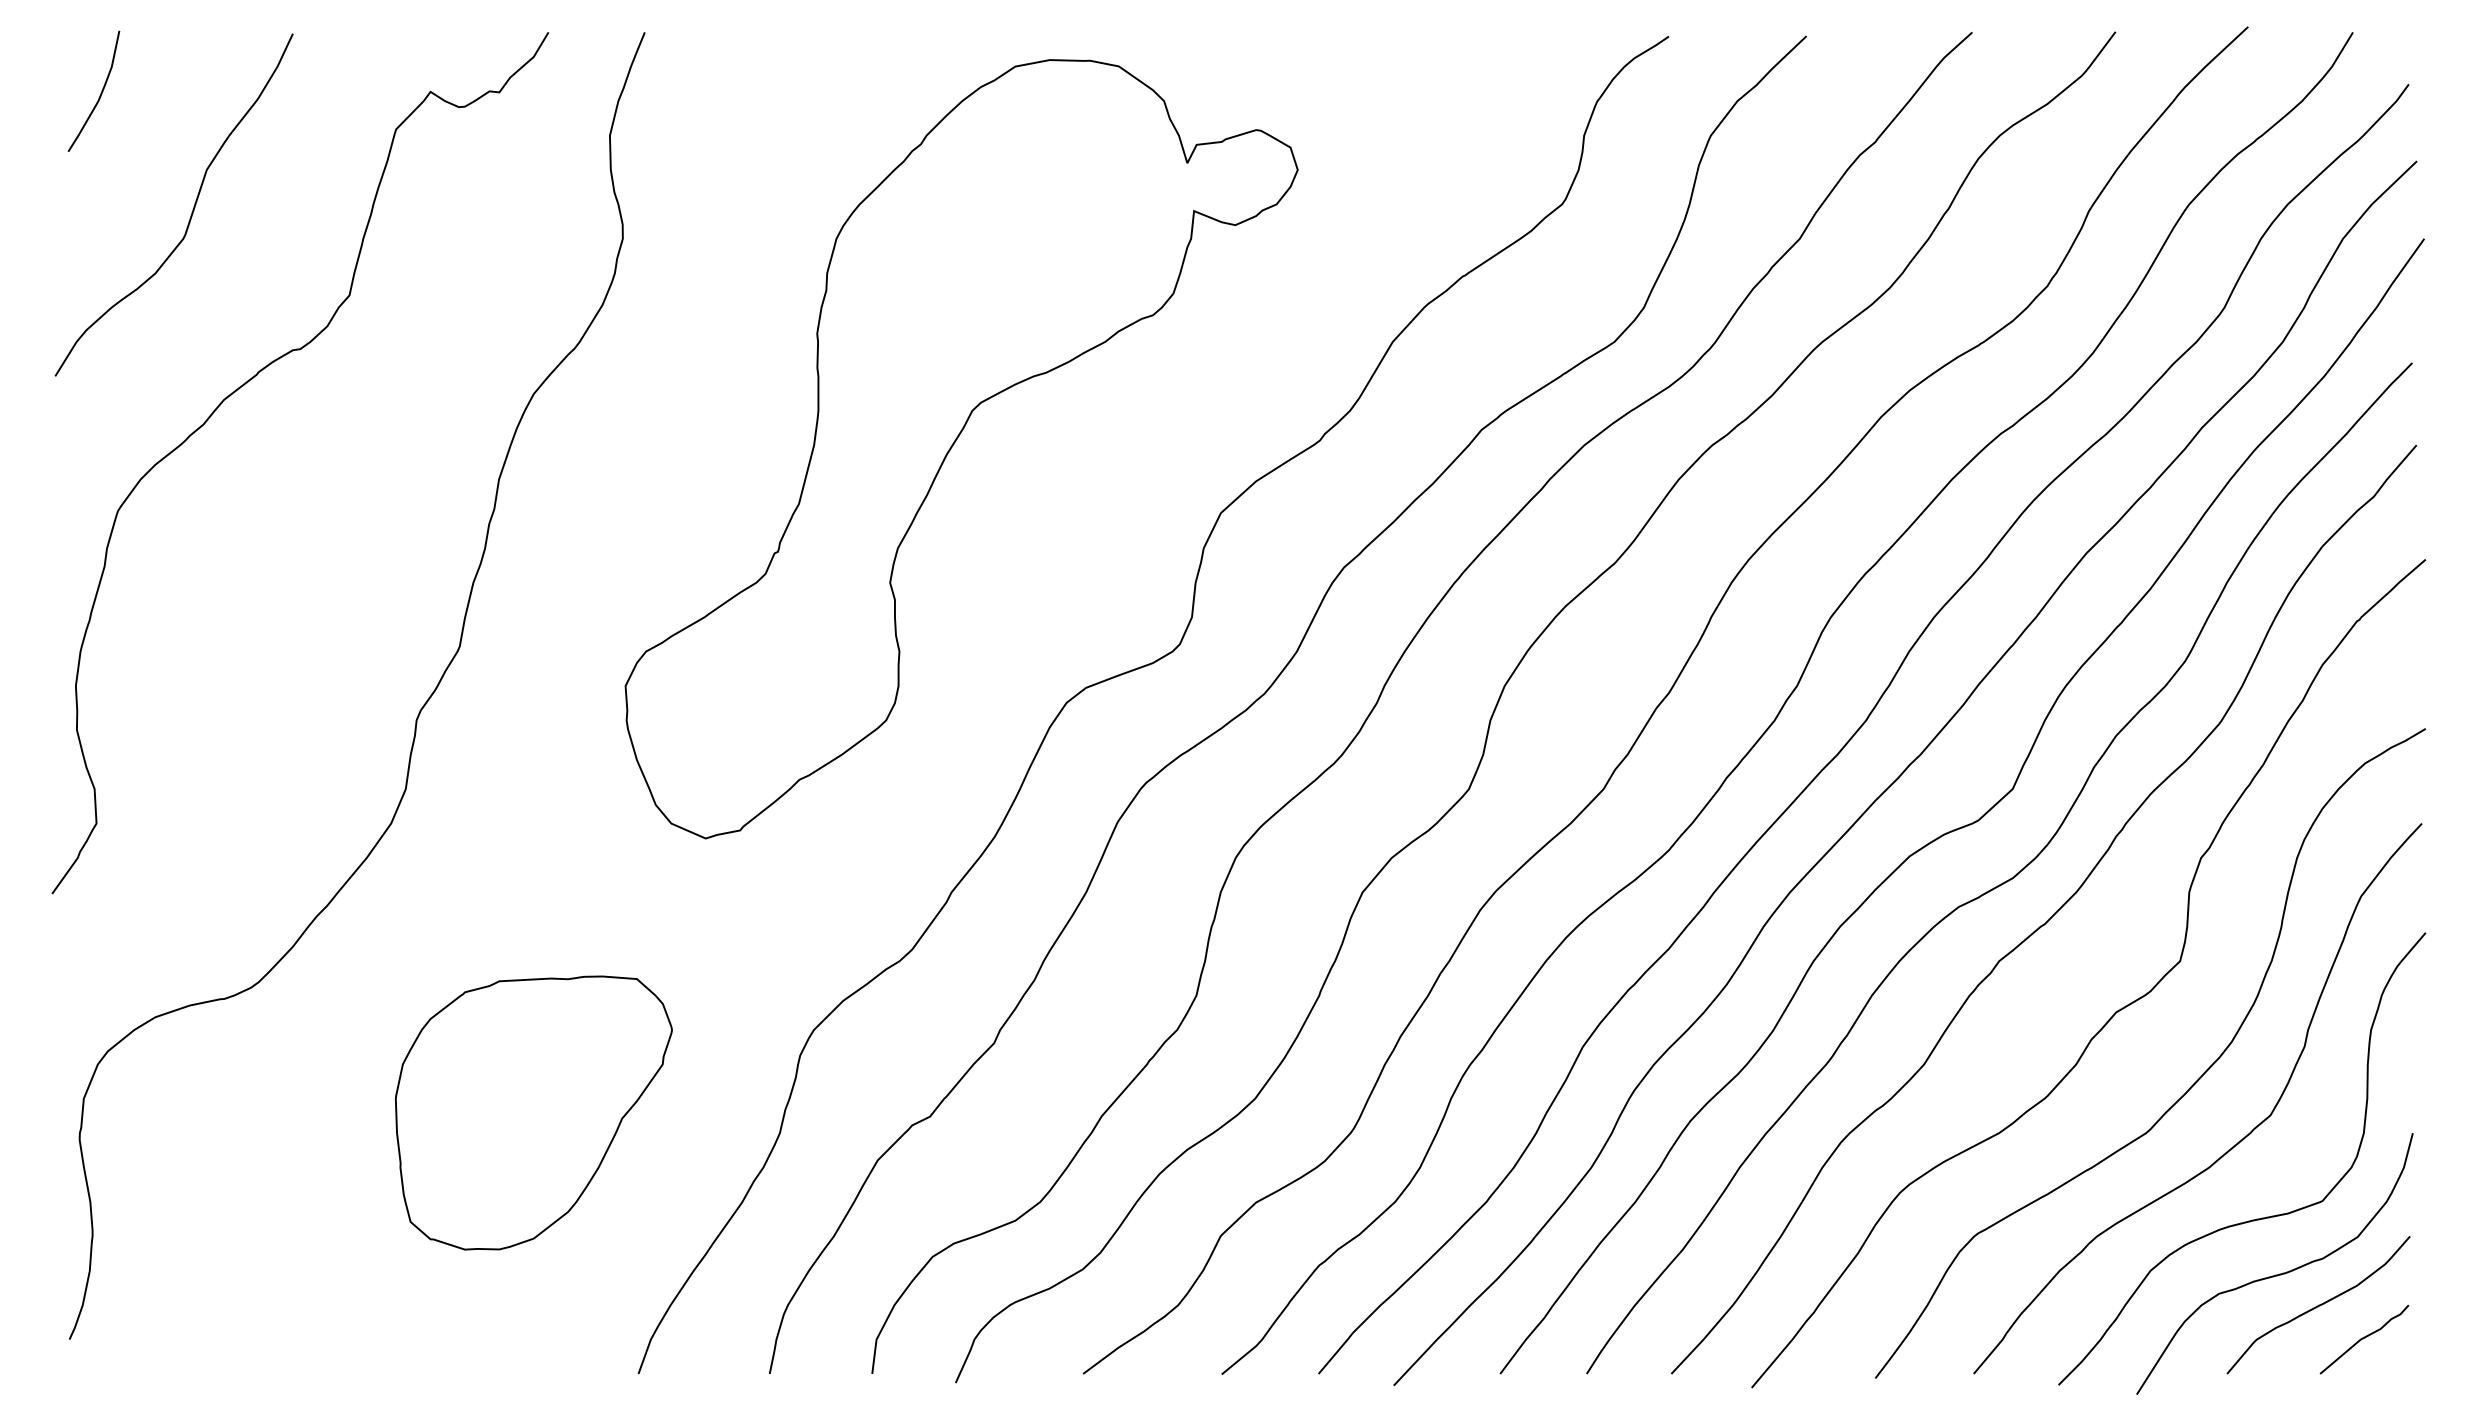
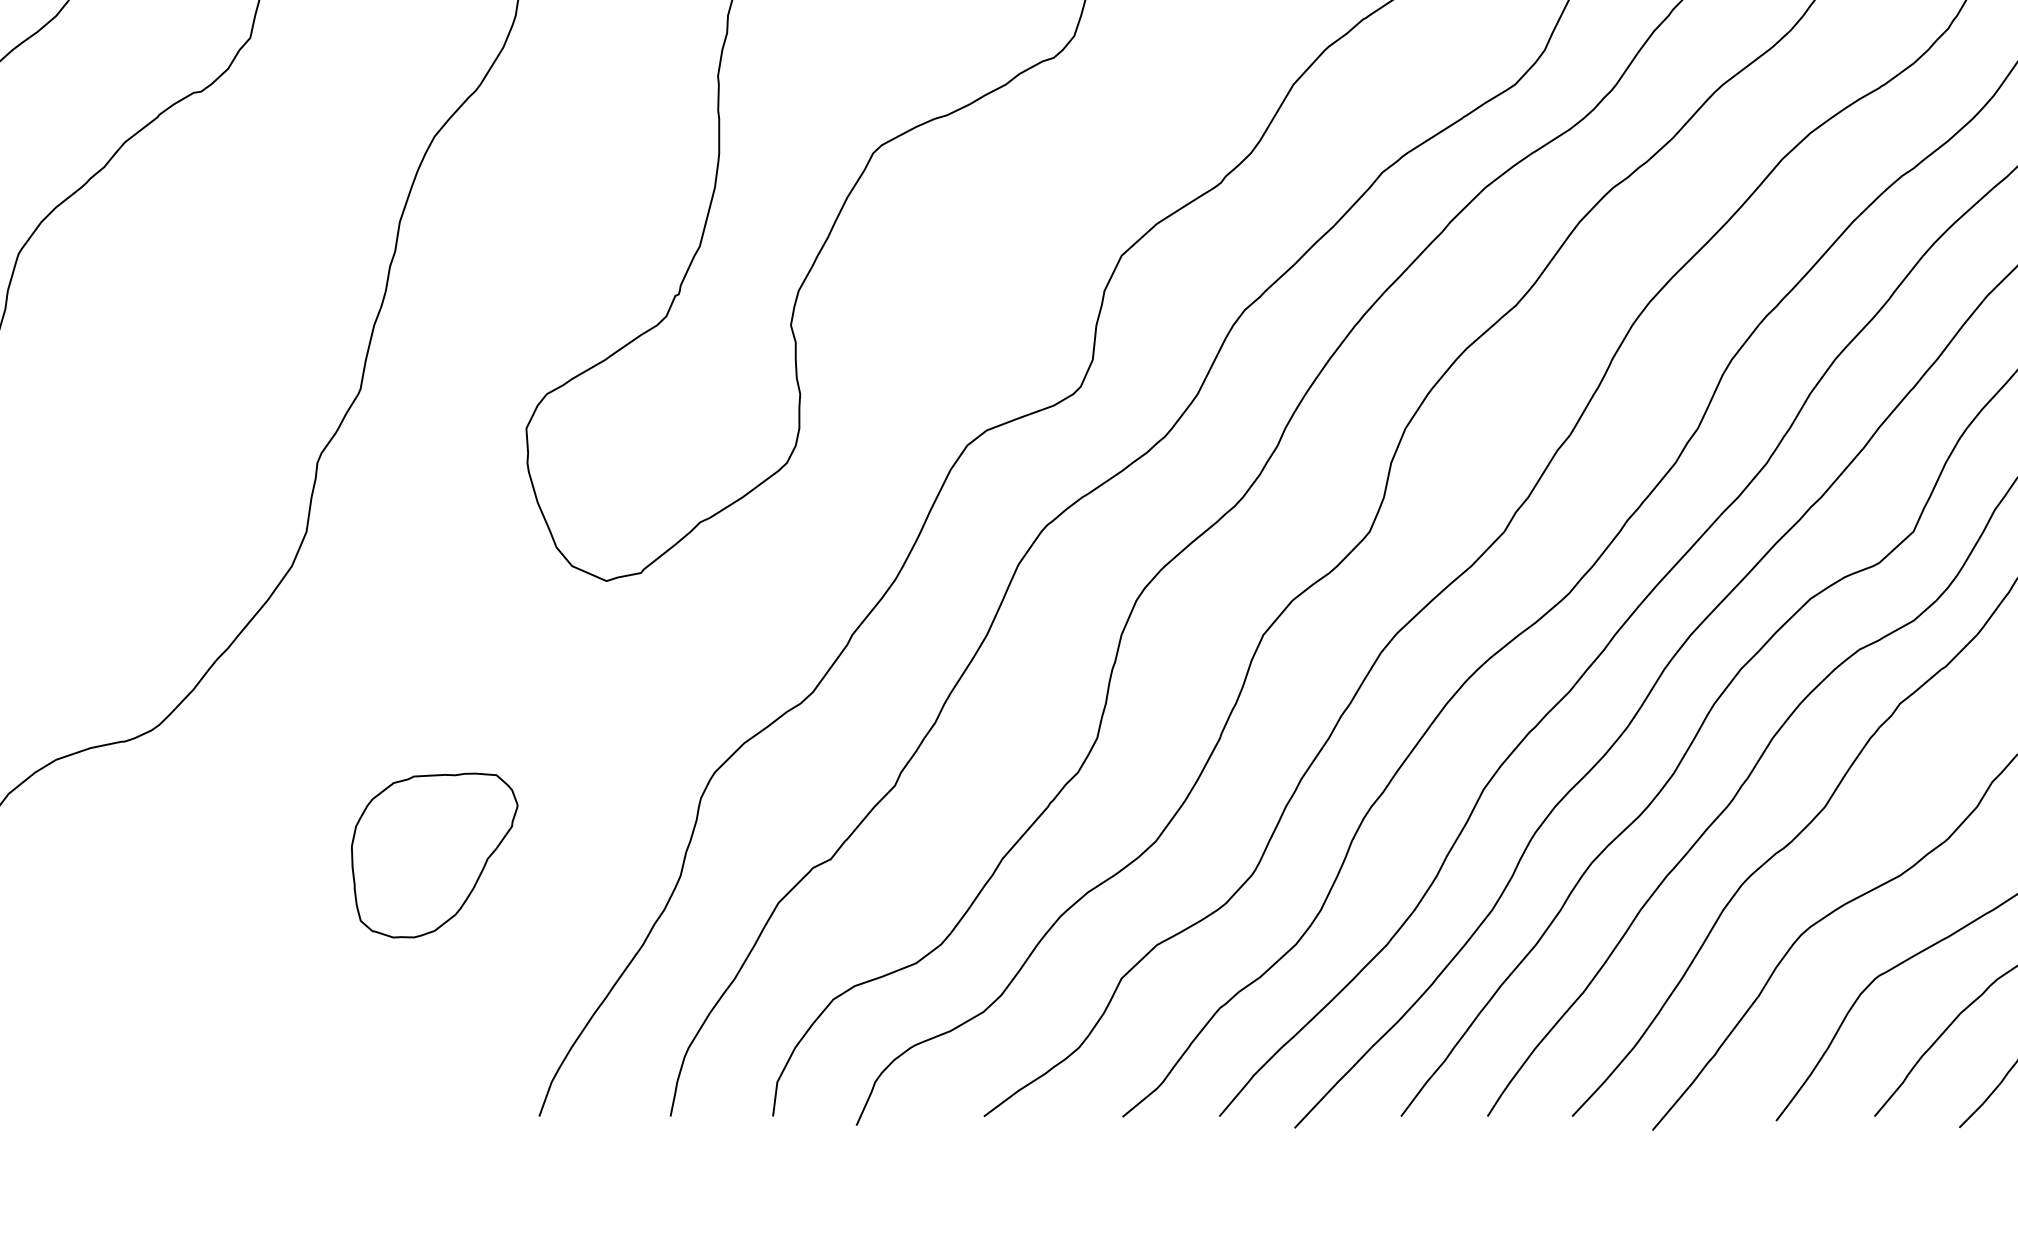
part: (533, 1112) -> (434, 855), size x0.6

